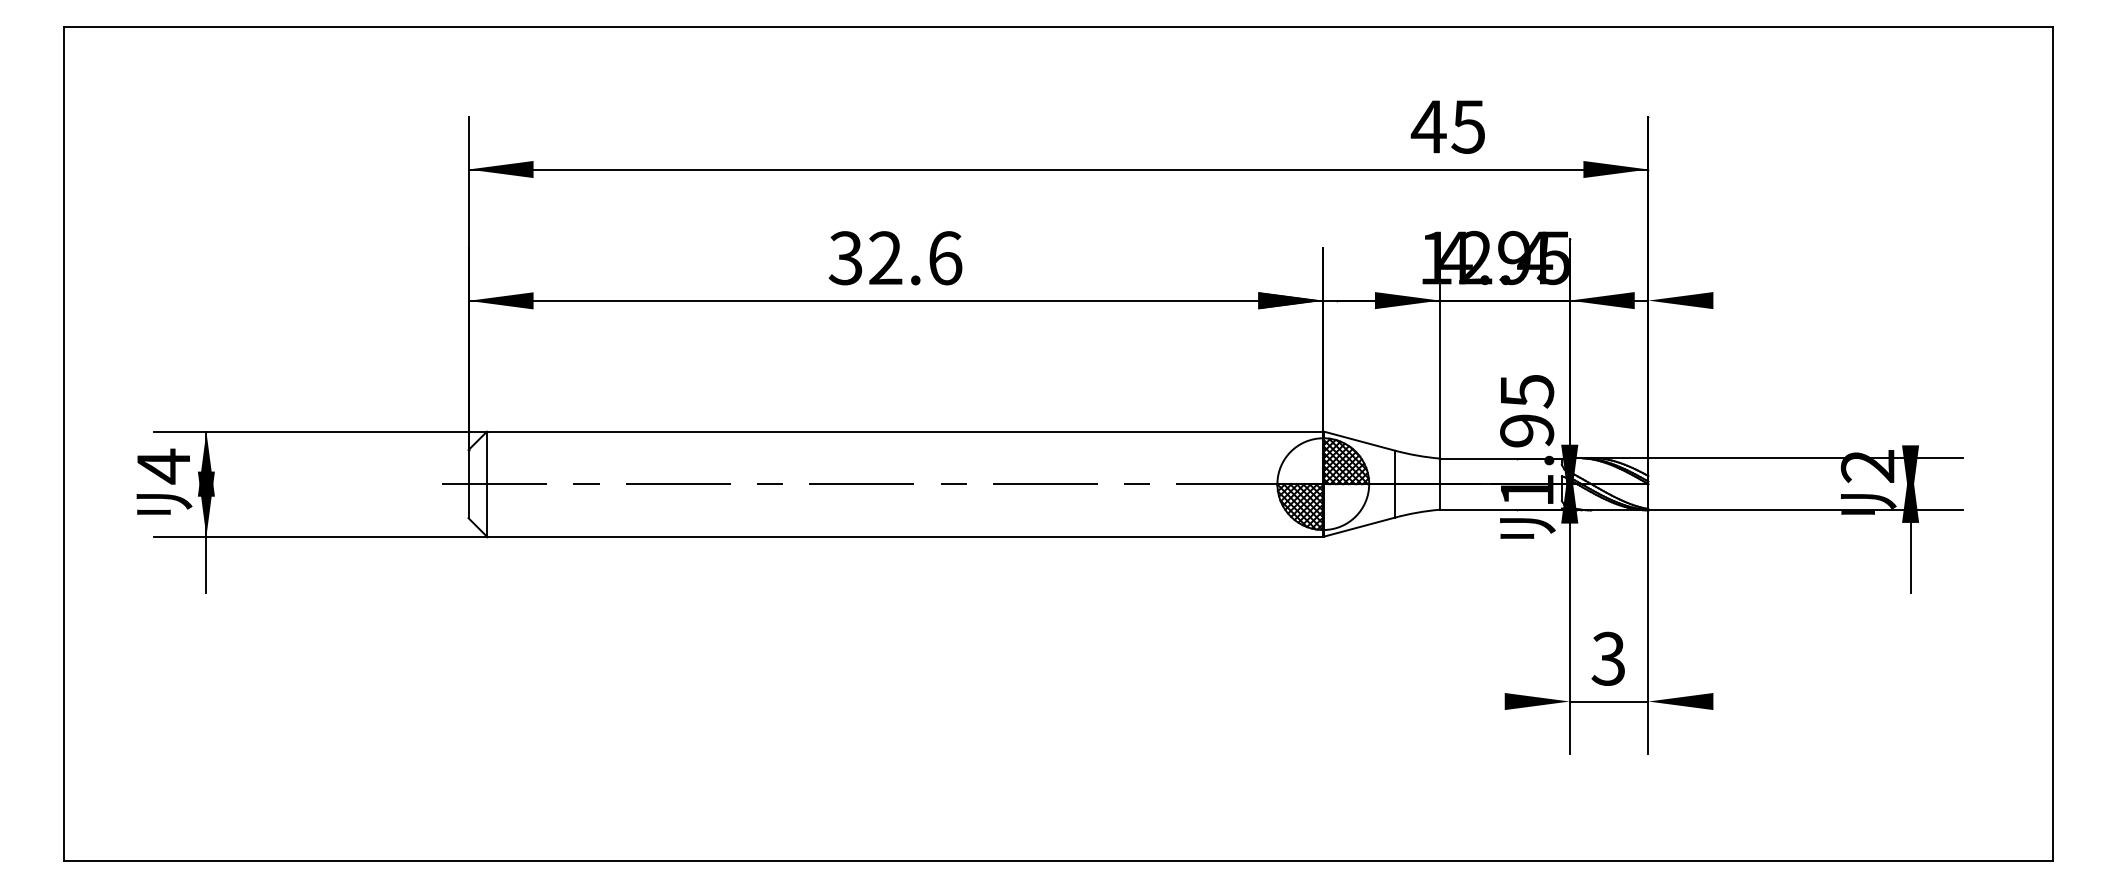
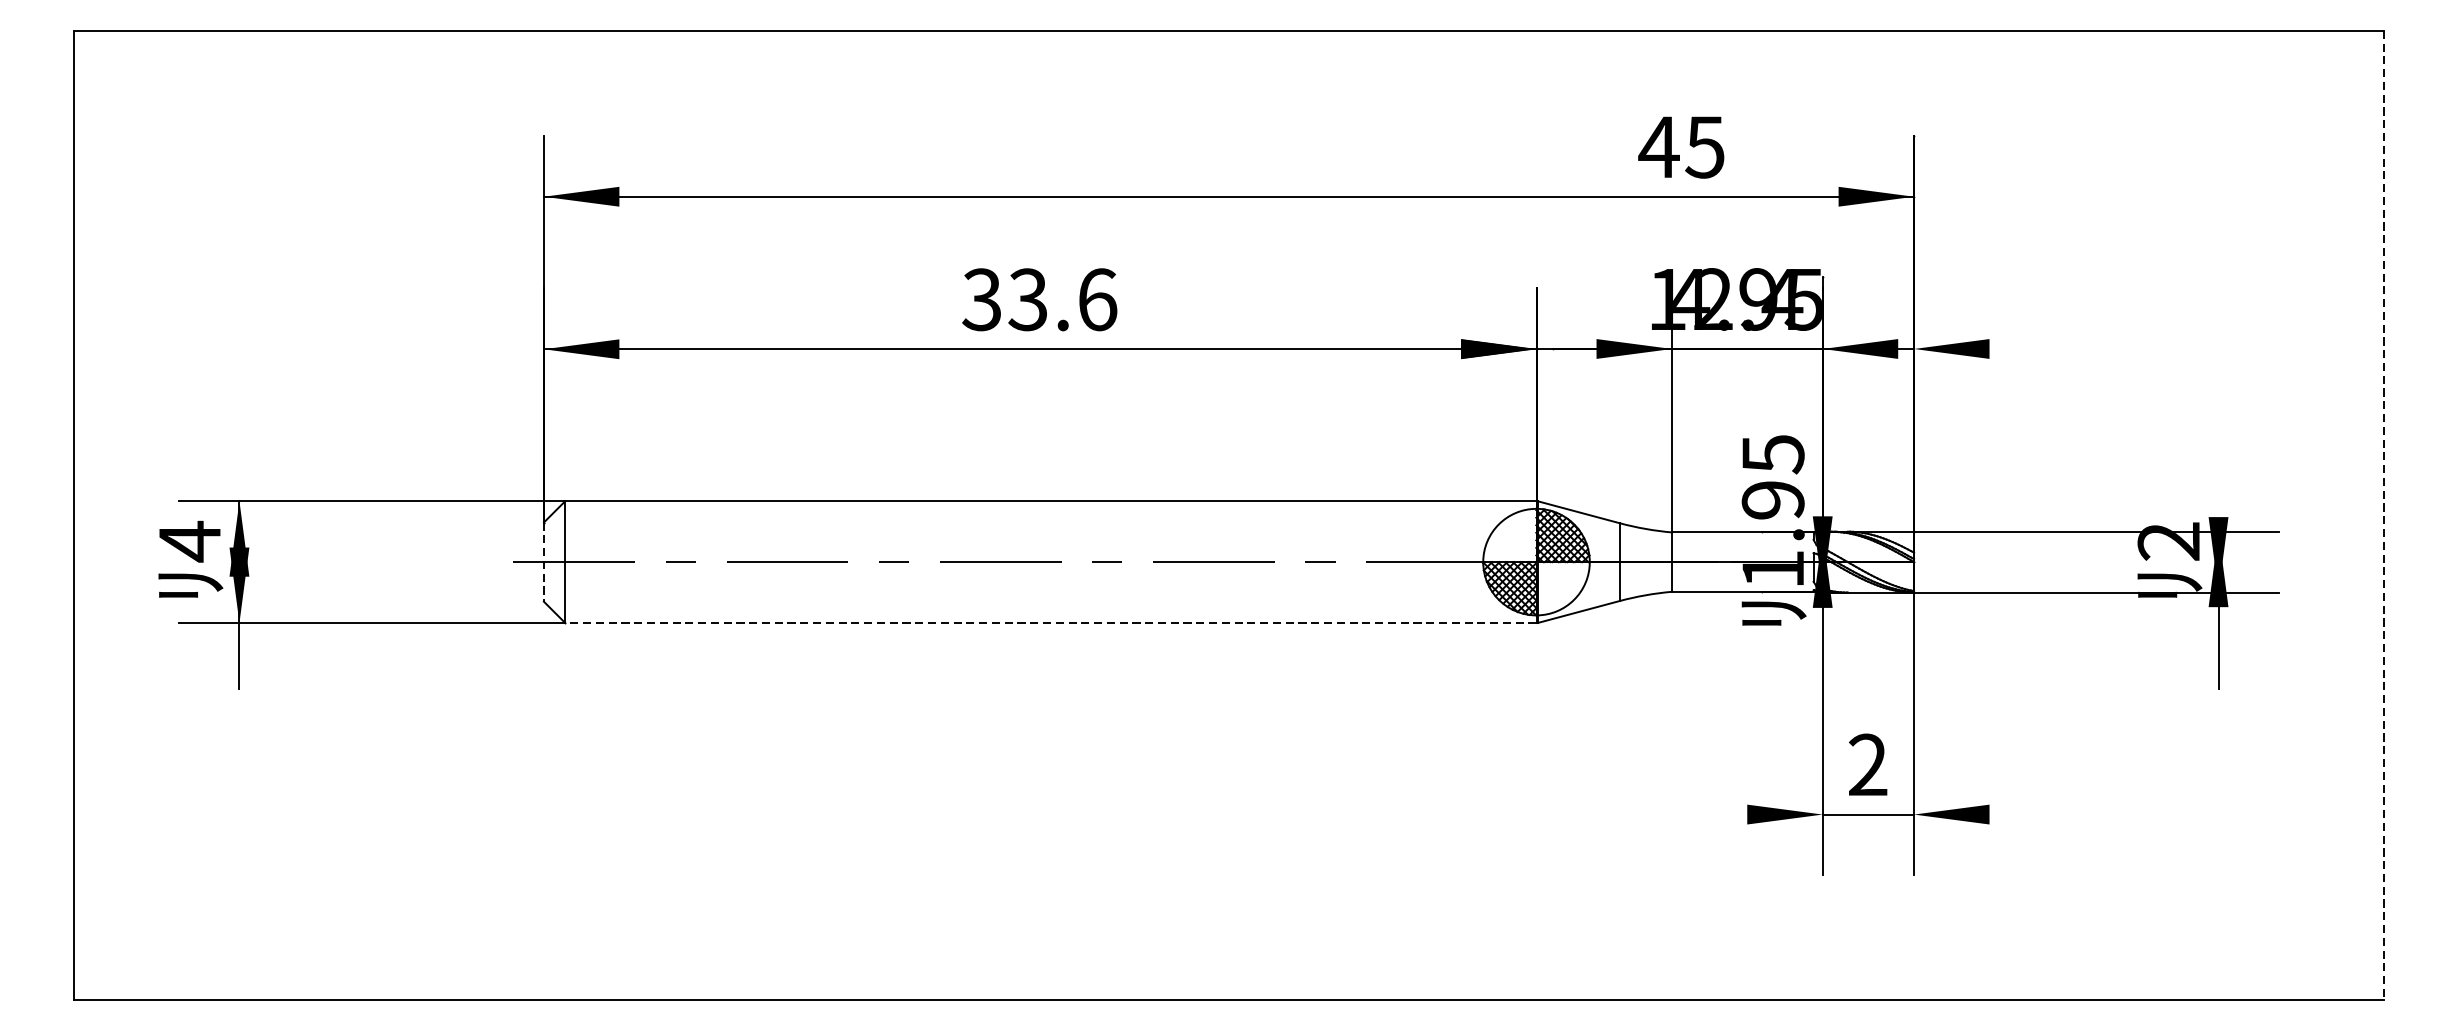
text: (885, 258) -> (1028, 300), 32.6 -> 33.6
line: (2053, 444) -> (2384, 516), solid -> dashed
line: (468, 484) -> (543, 562), solid -> dashed
line: (904, 536) -> (1050, 622), solid -> dashed
text: (1608, 658) -> (1867, 764), 3 -> 2

